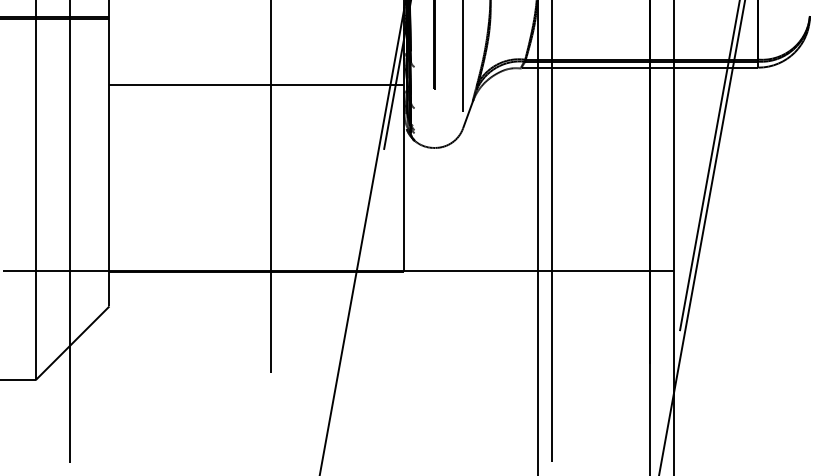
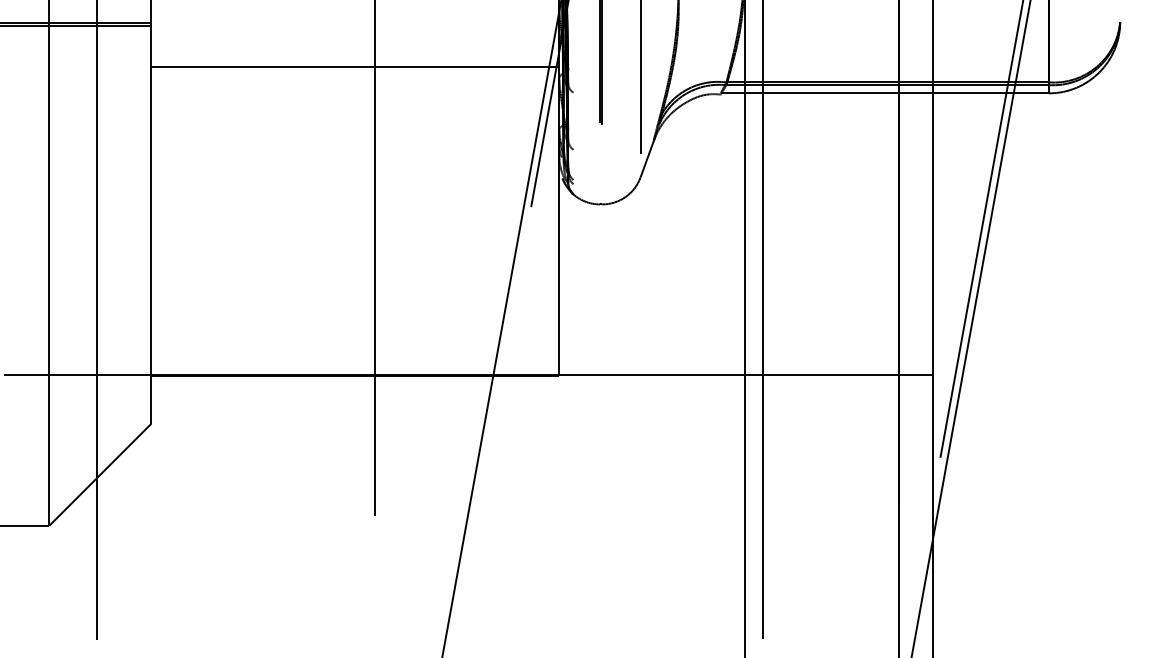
line: (256, 84) -> (354, 66), moved

